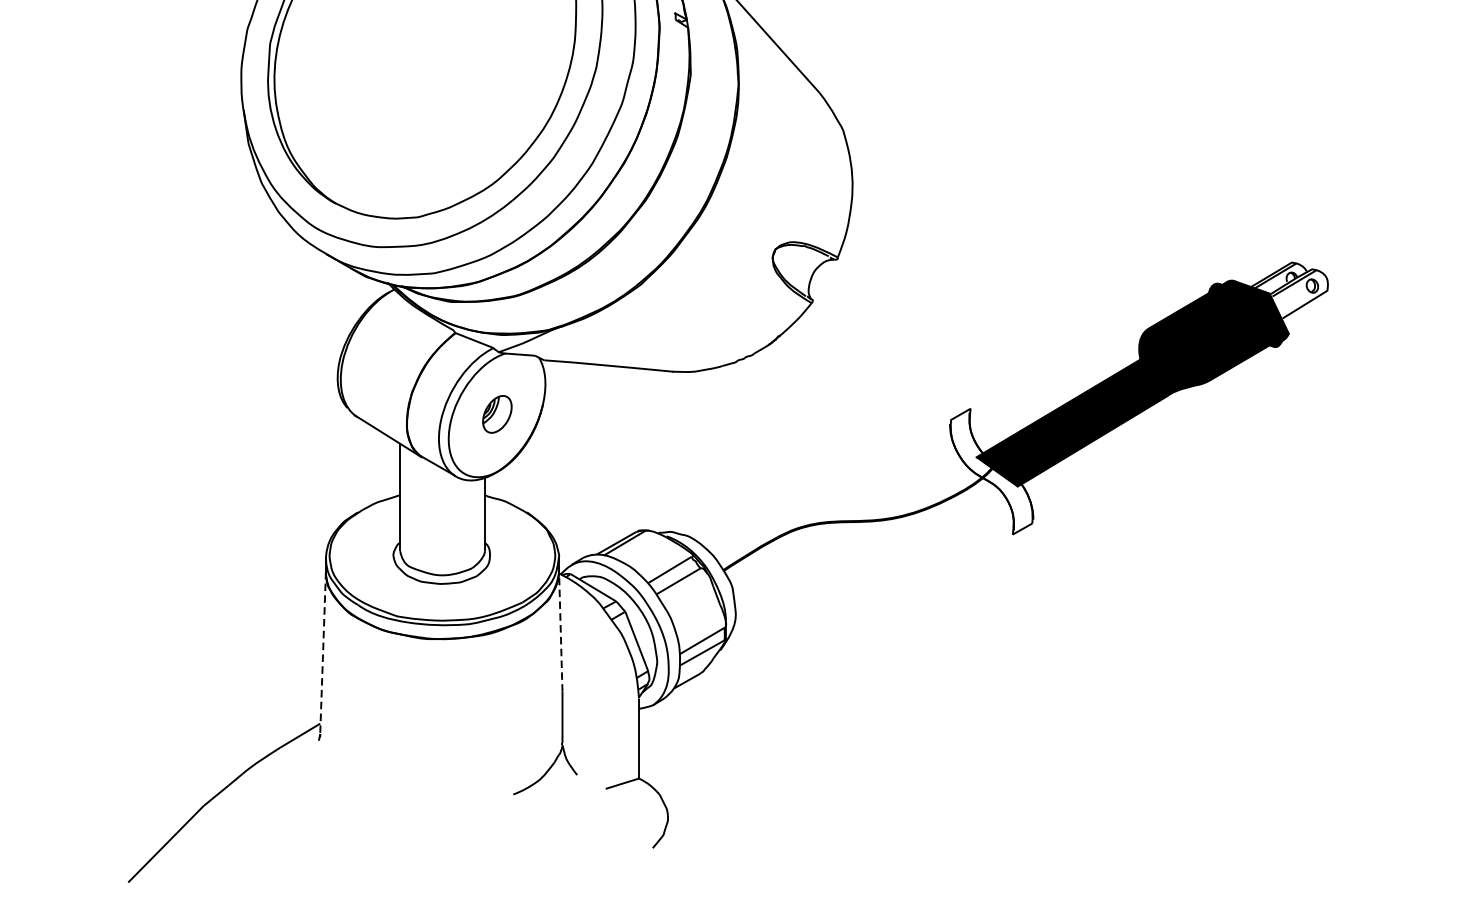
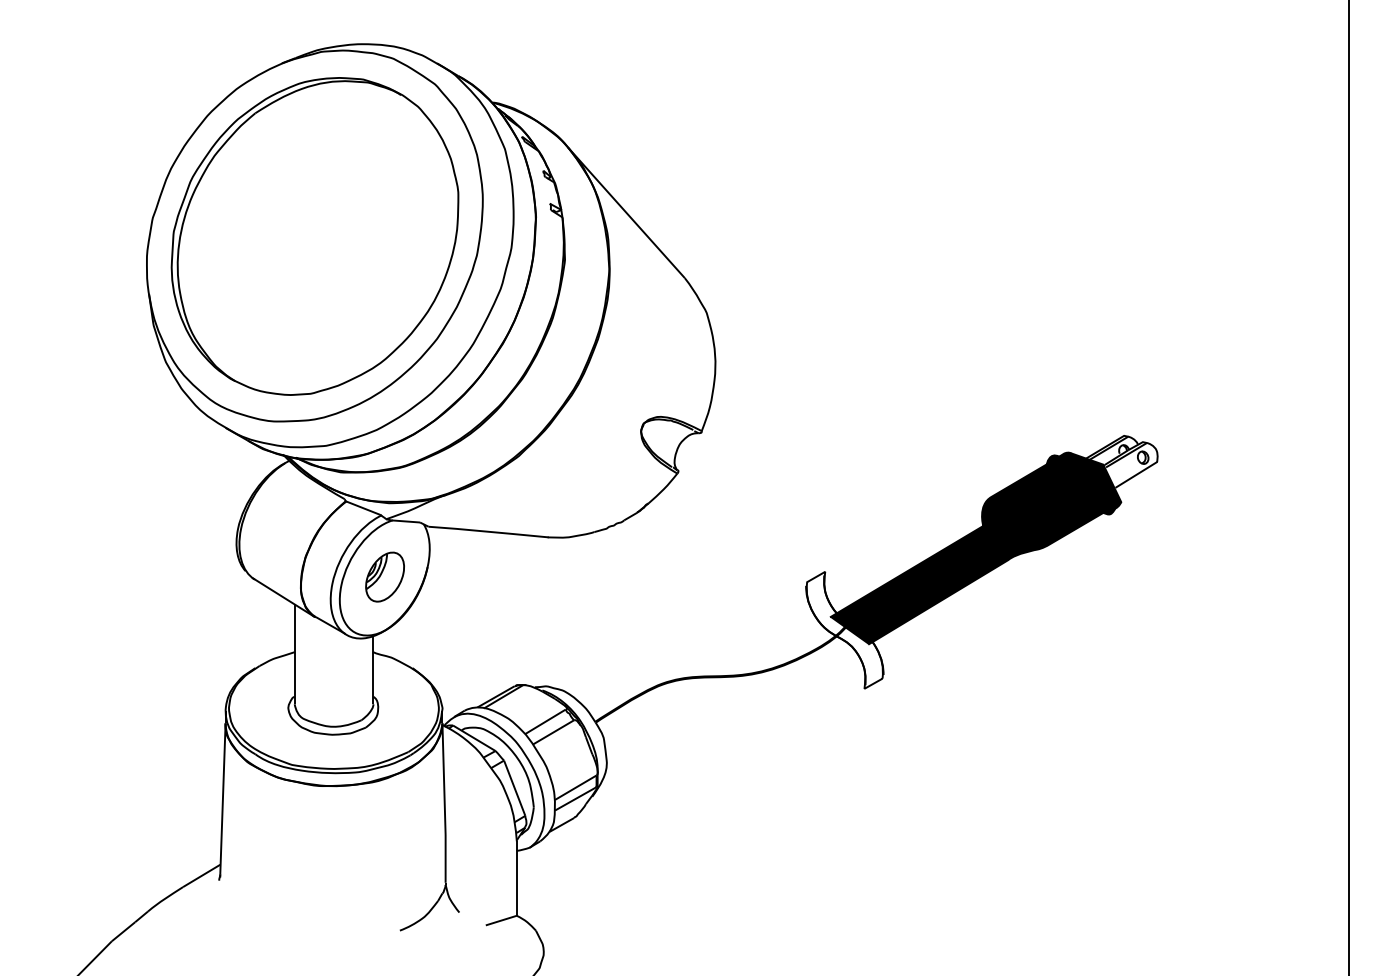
part: (496, 413) -> (384, 576), size x1.43
line: (561, 632) -> (444, 779), dashed -> solid
line: (322, 652) -> (222, 798), dashed -> solid

